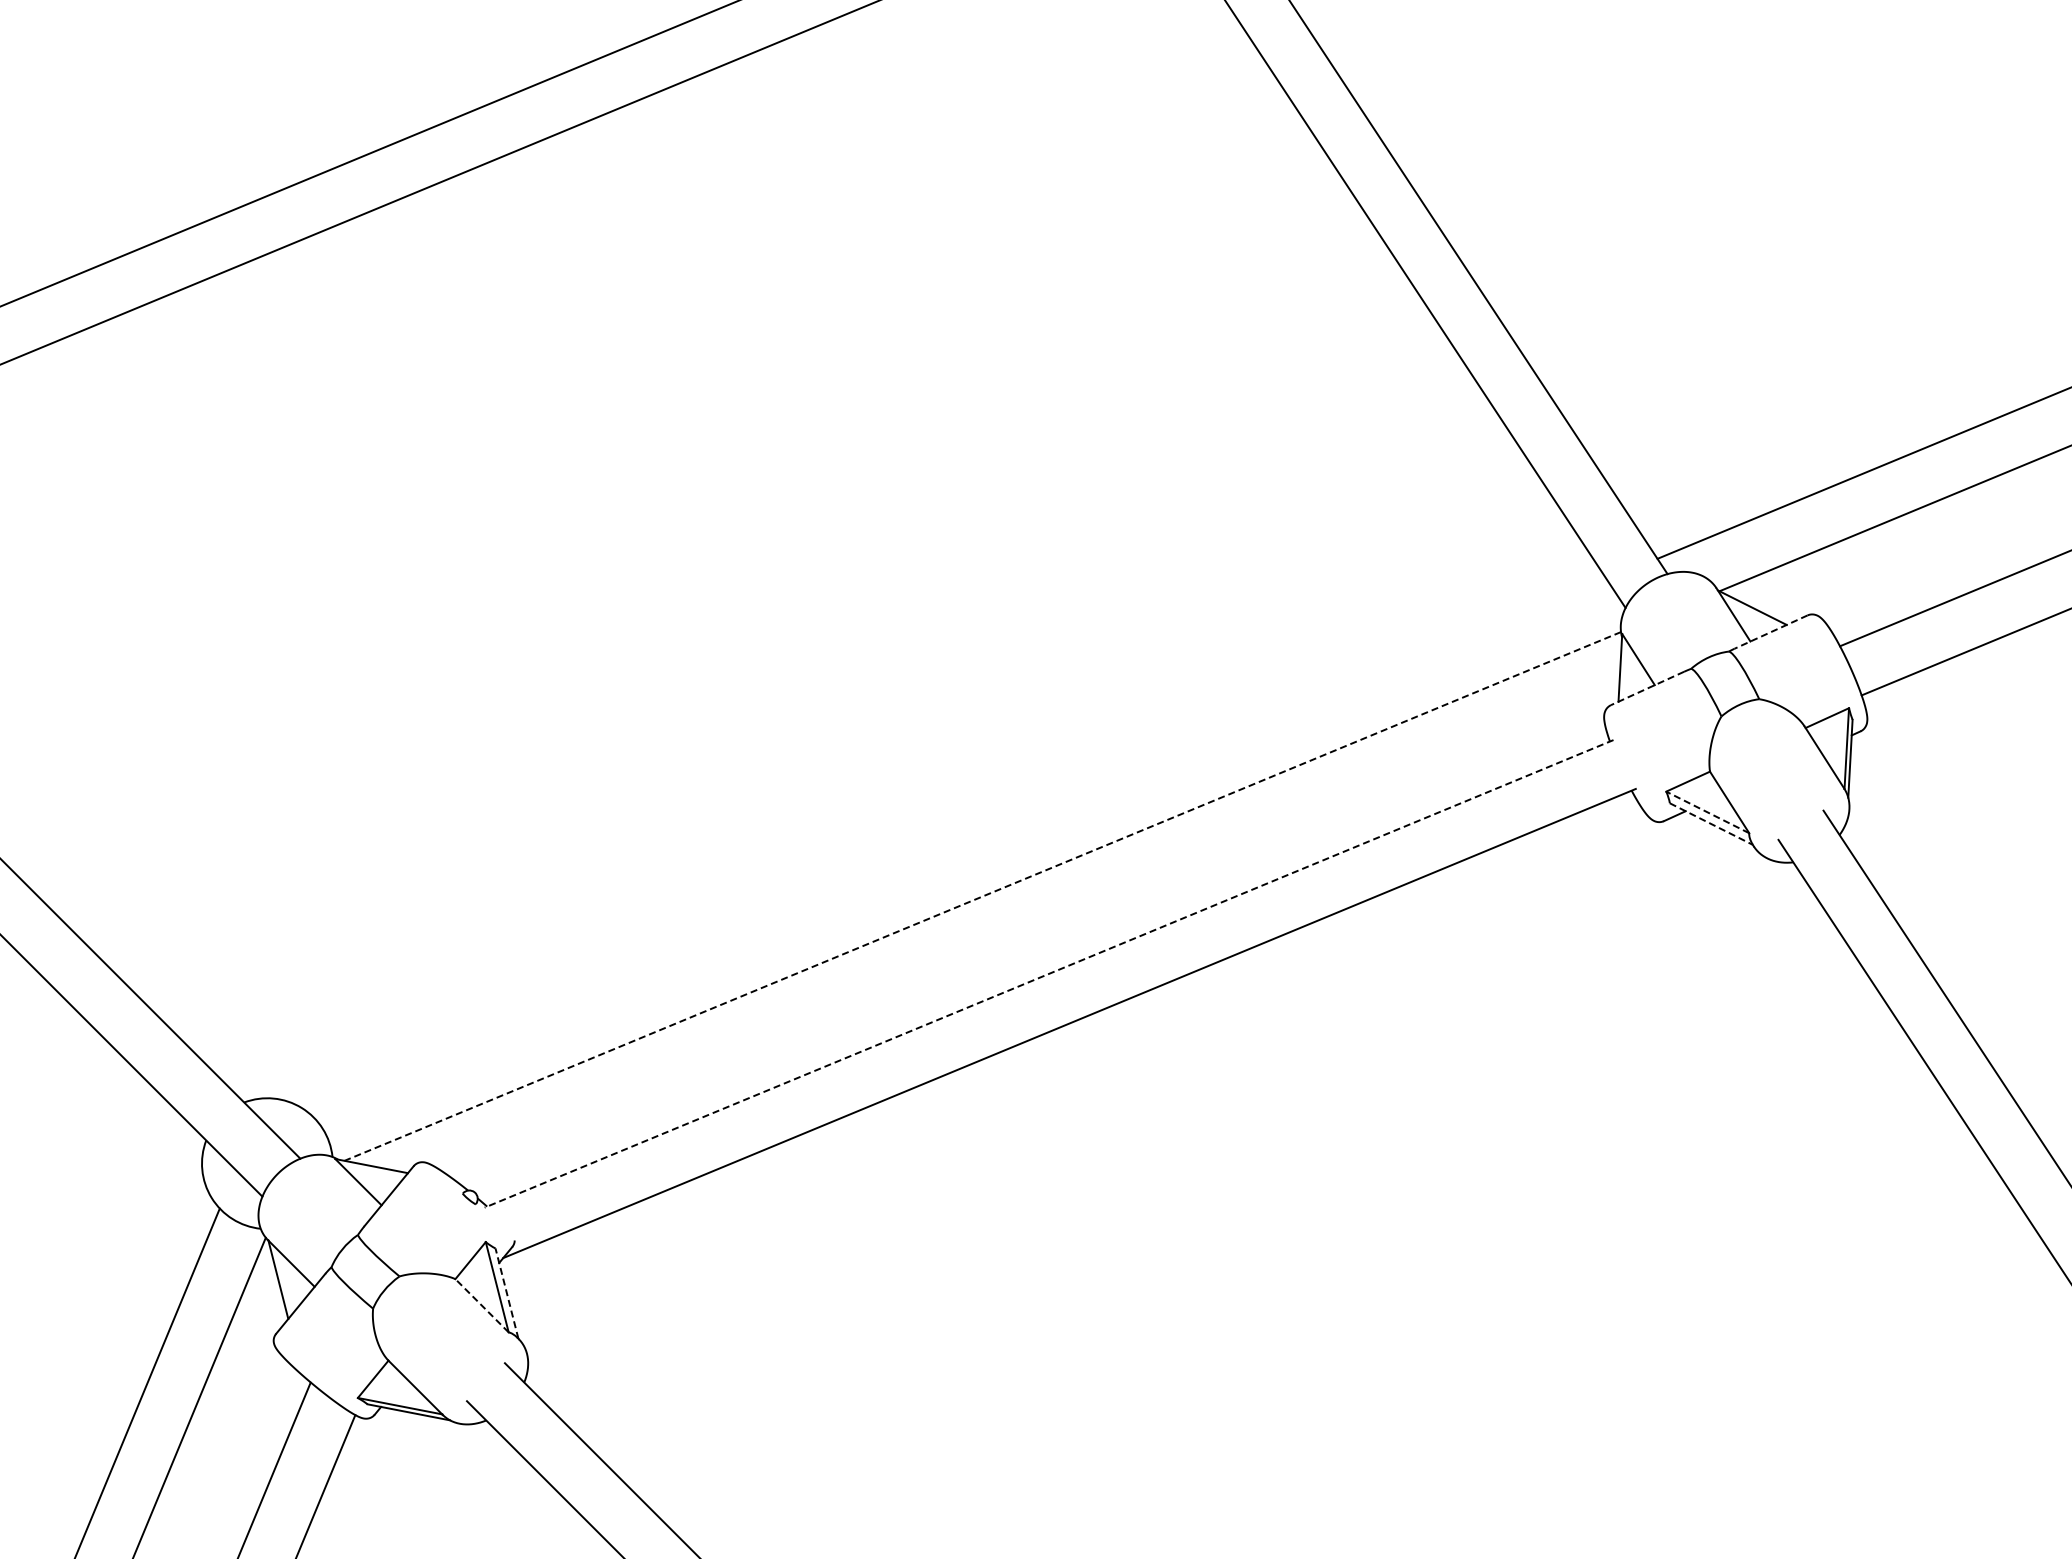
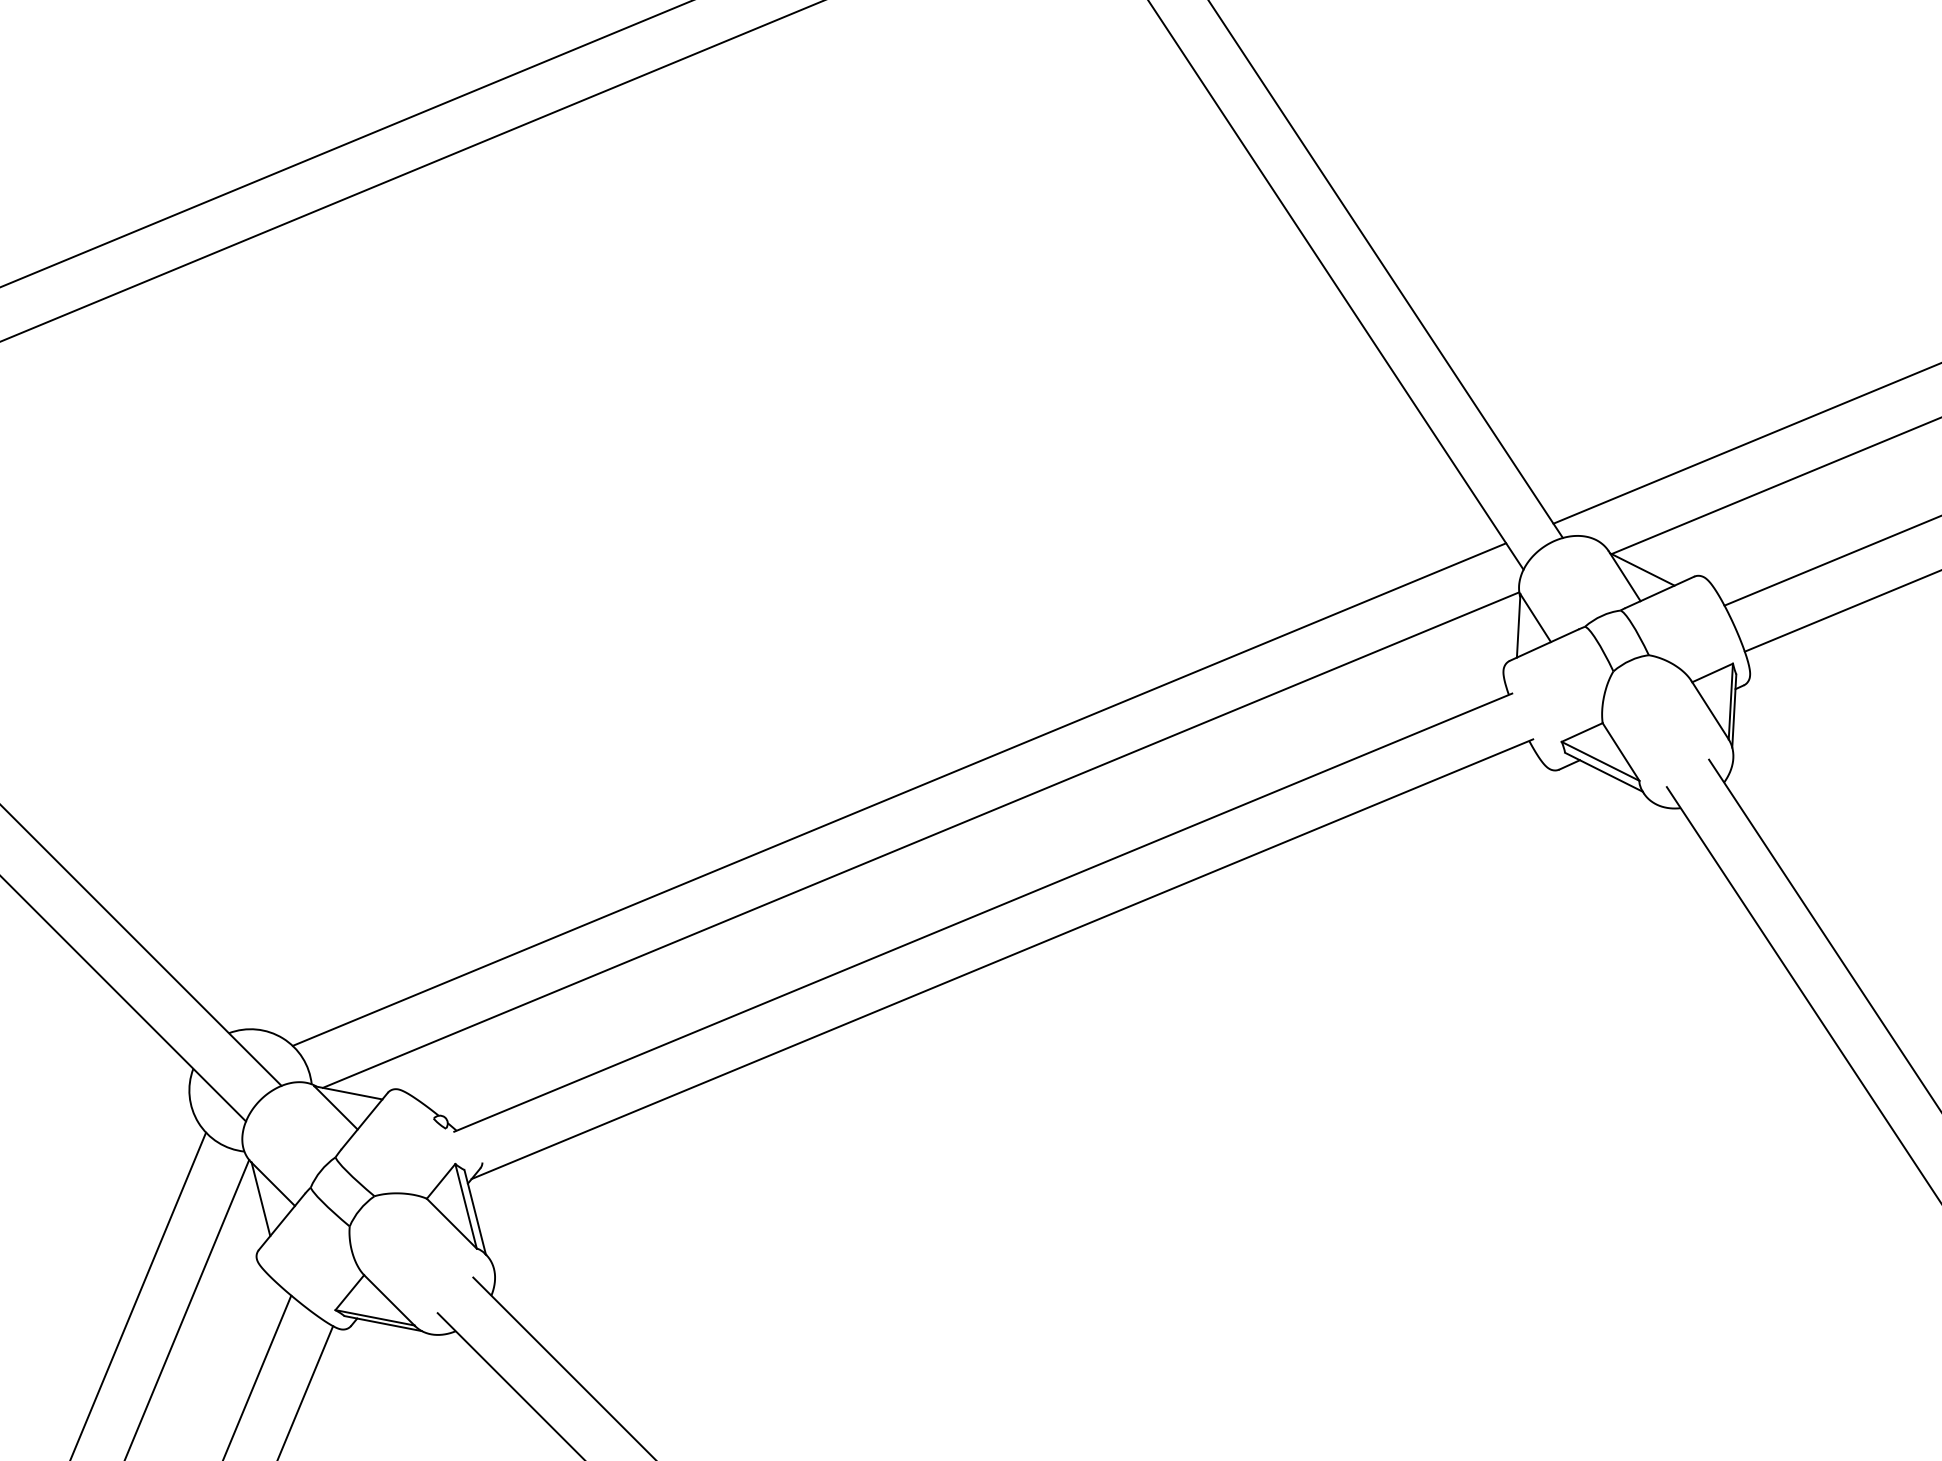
line: (1770, 632) -> (1659, 592), dashed -> solid
line: (1647, 688) -> (1544, 645), dashed -> solid
line: (1707, 812) -> (1600, 761), dashed -> solid
line: (1711, 824) -> (1604, 772), dashed -> solid
line: (959, 847) -> (899, 794), added
line: (982, 896) -> (920, 840), dashed -> solid
line: (1049, 973) -> (983, 912), dashed -> solid
line: (506, 1293) -> (474, 1212), dashed -> solid
line: (482, 1305) -> (452, 1223), dashed -> solid

